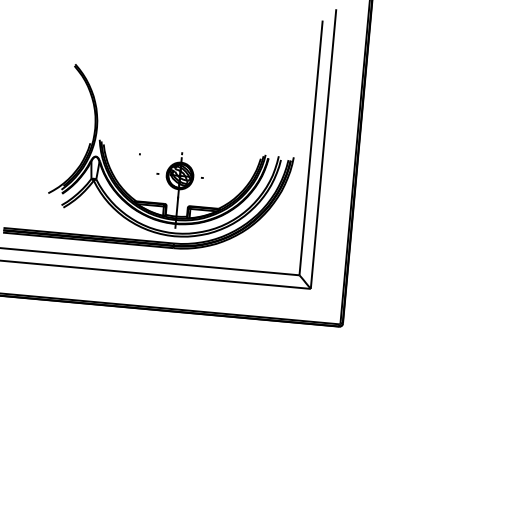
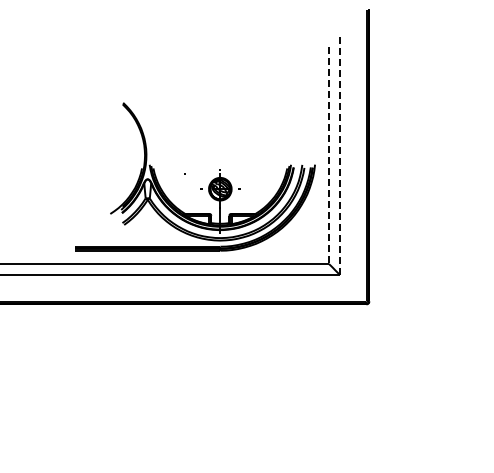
line: (310, 147) -> (328, 155), solid -> dashed
line: (323, 147) -> (339, 154), solid -> dashed

